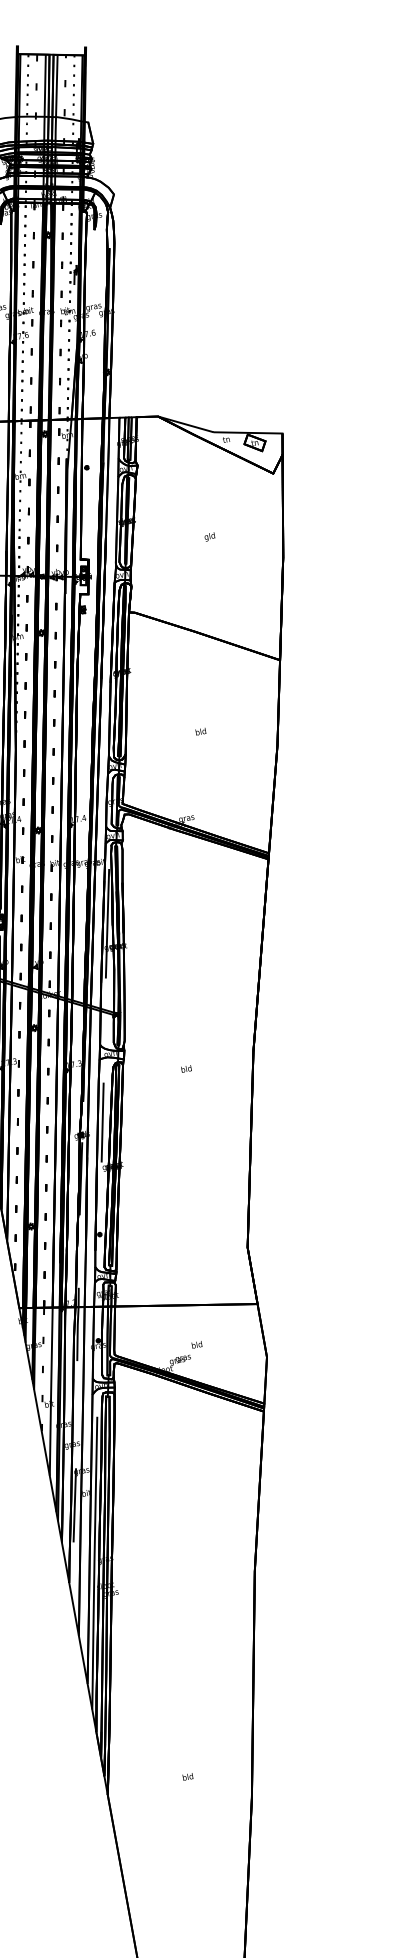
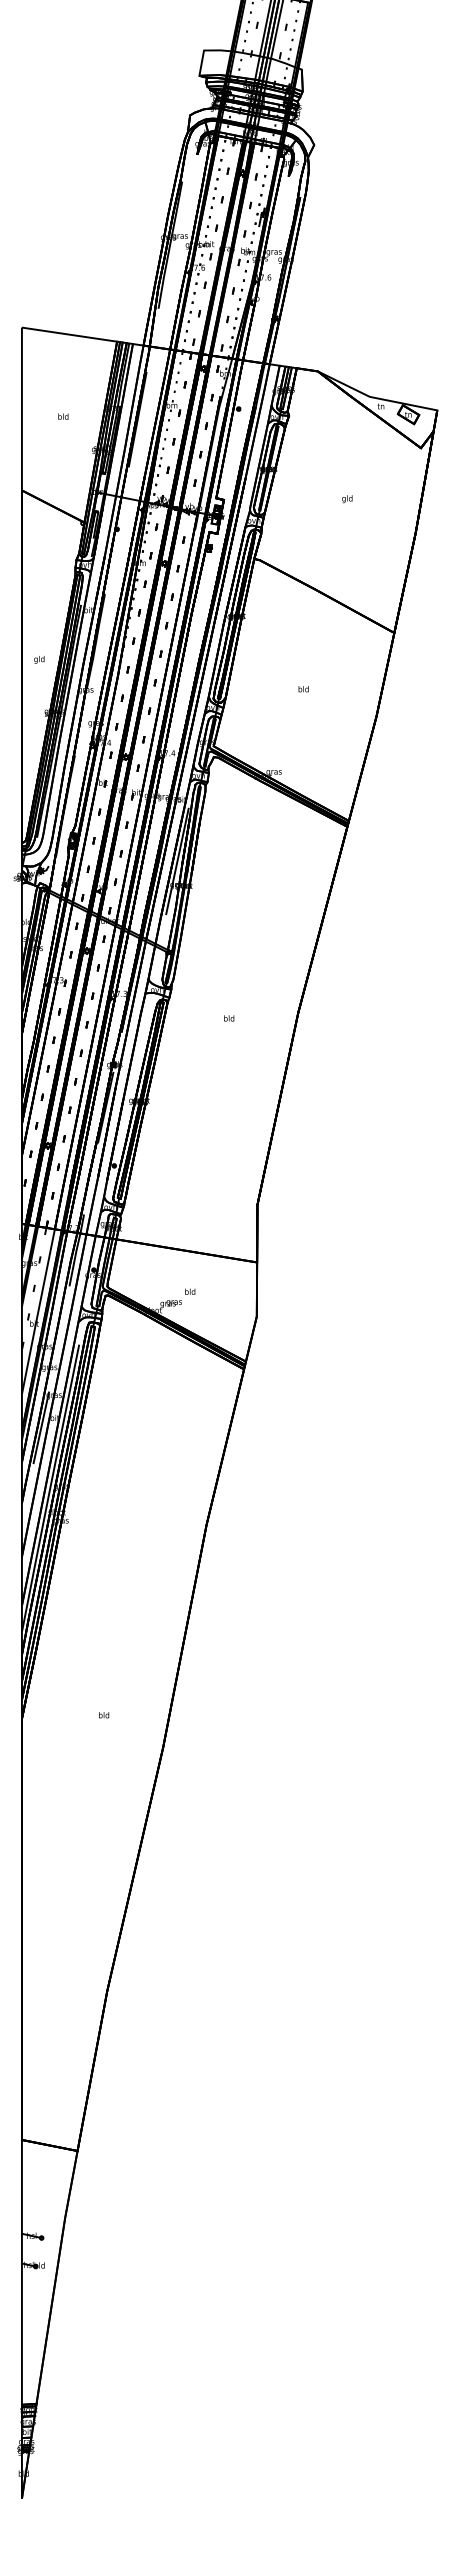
line: (103, 1122) -> (137, 1056), removed

